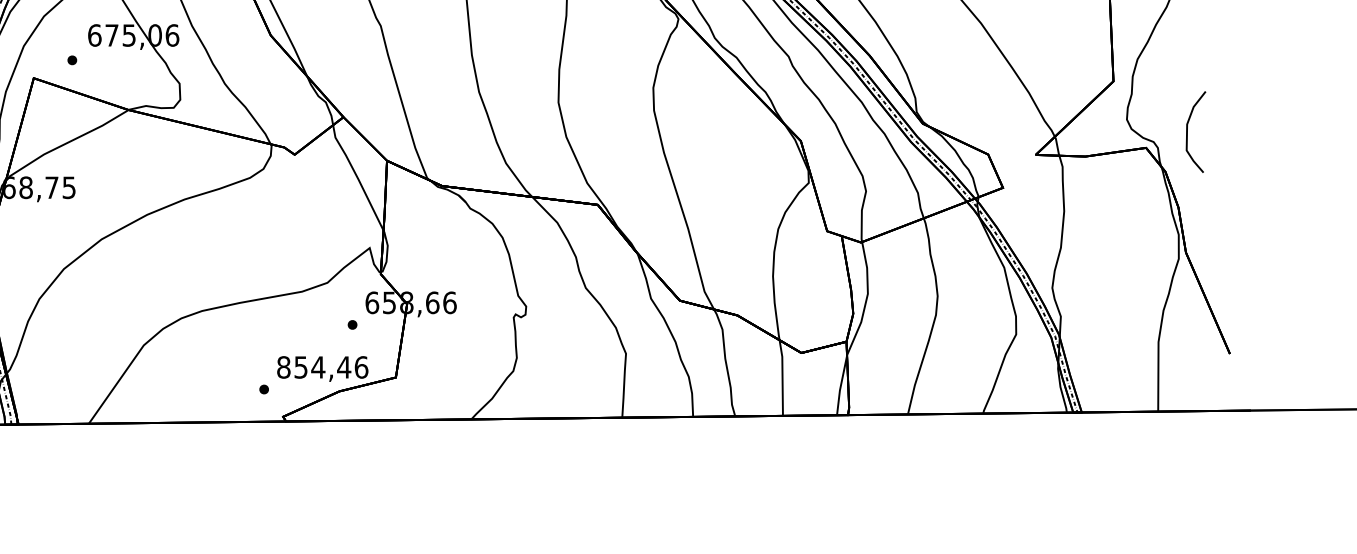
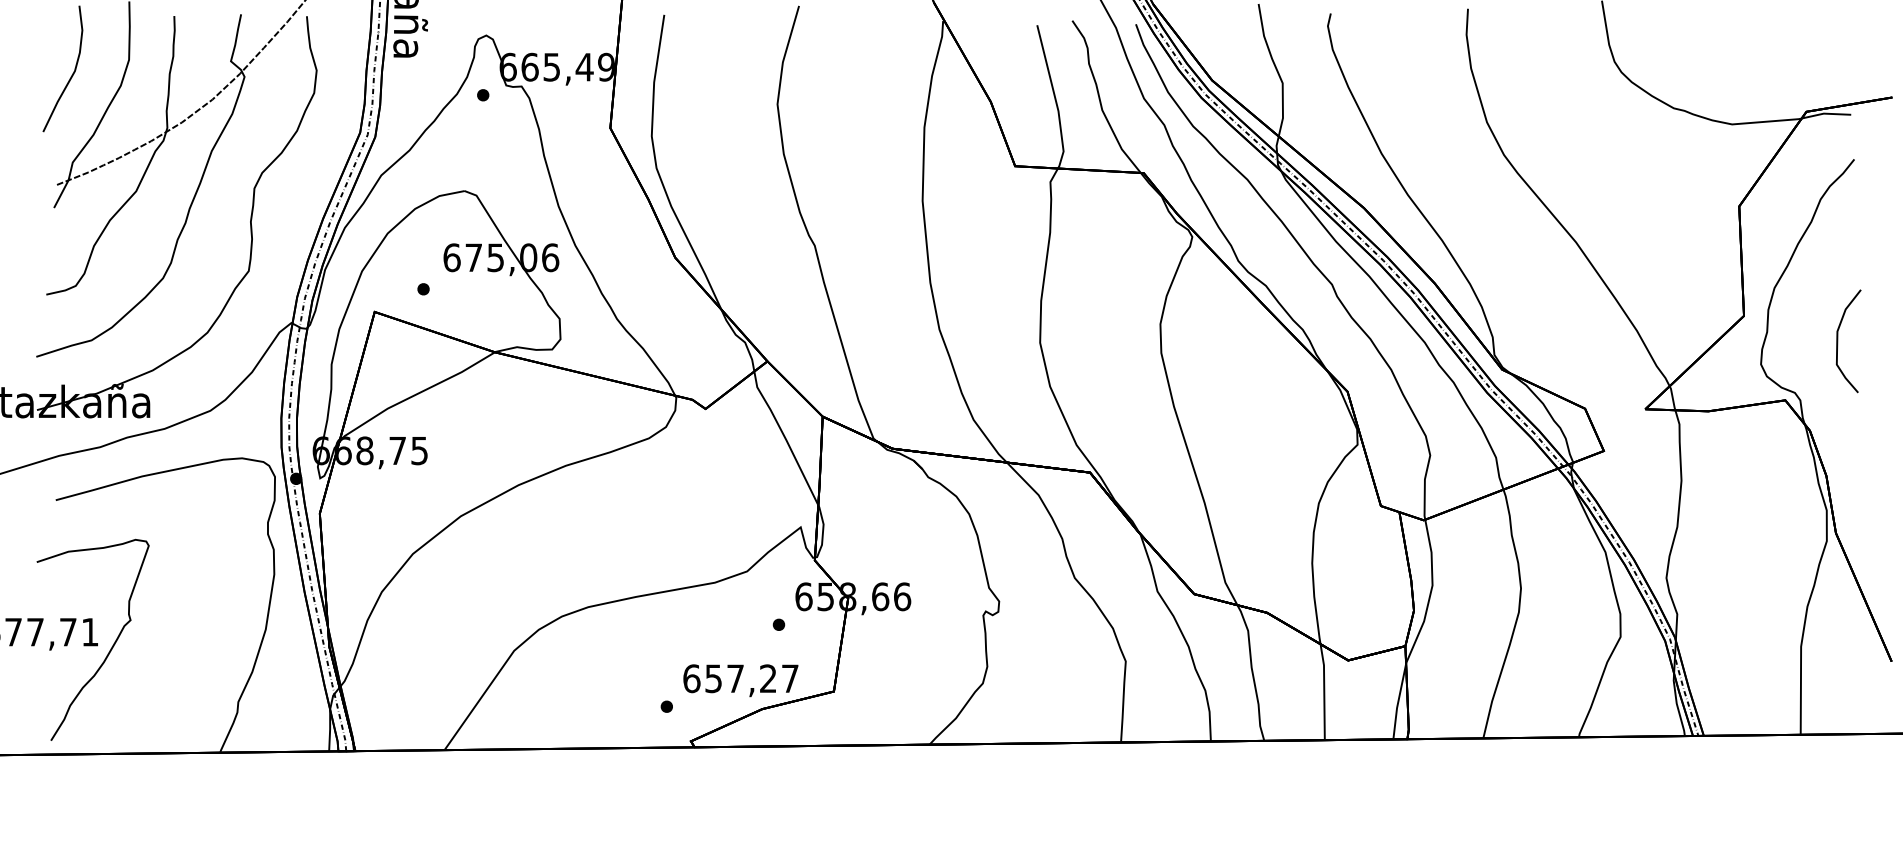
curve: (1188, 132) -> (1838, 341), moved
text: (323, 367) -> (741, 678), 854,46 -> 657,27

